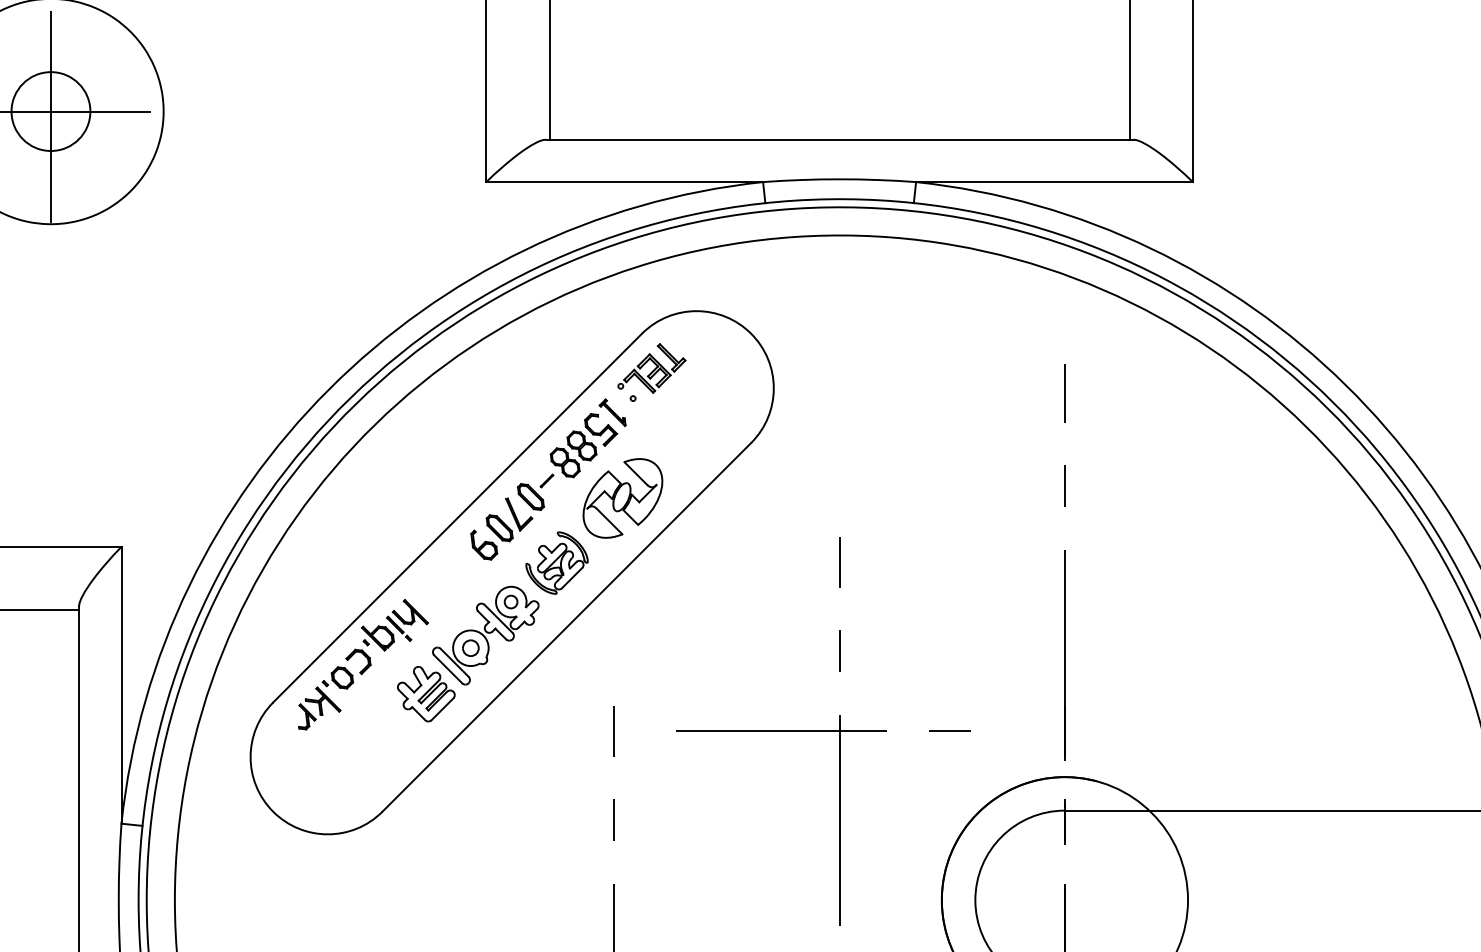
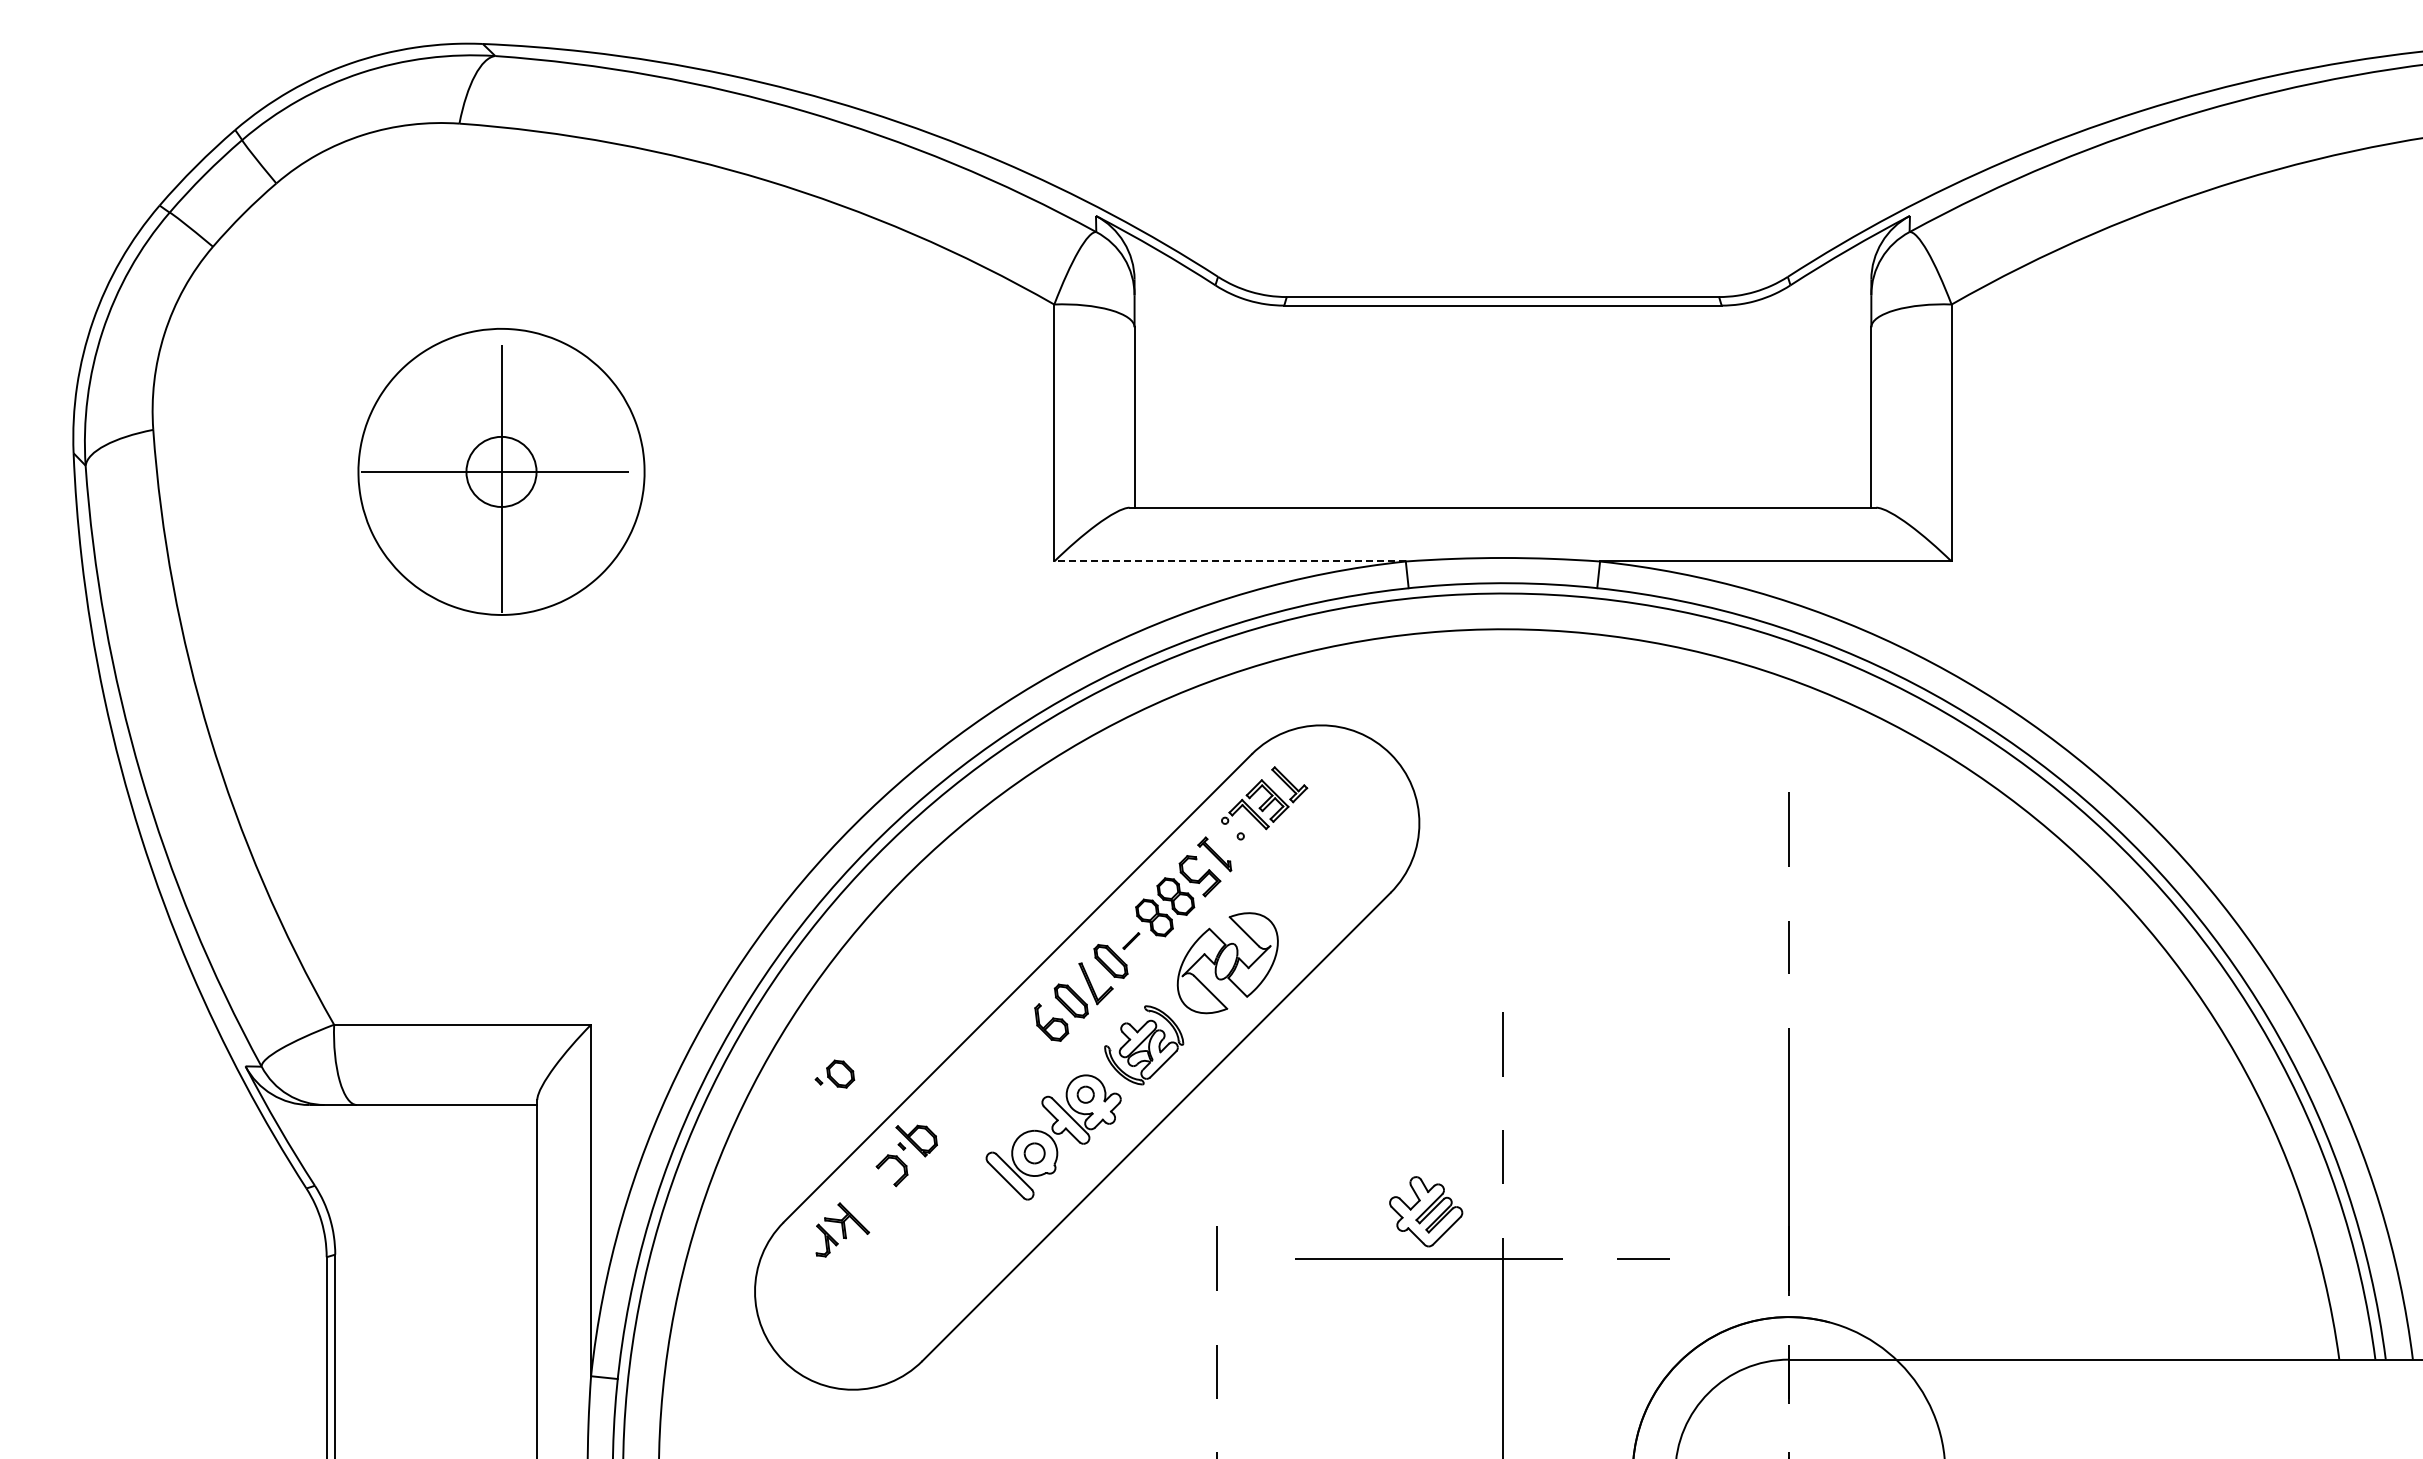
circle: (50, 111) -> (501, 471), size x0.7
line: (625, 182) -> (1230, 561), solid -> dashed
part: (407, 620) -> (954, 1118), removed
part: (337, 677) -> (834, 1073), moved
part: (426, 693) -> (1426, 1211), moved

